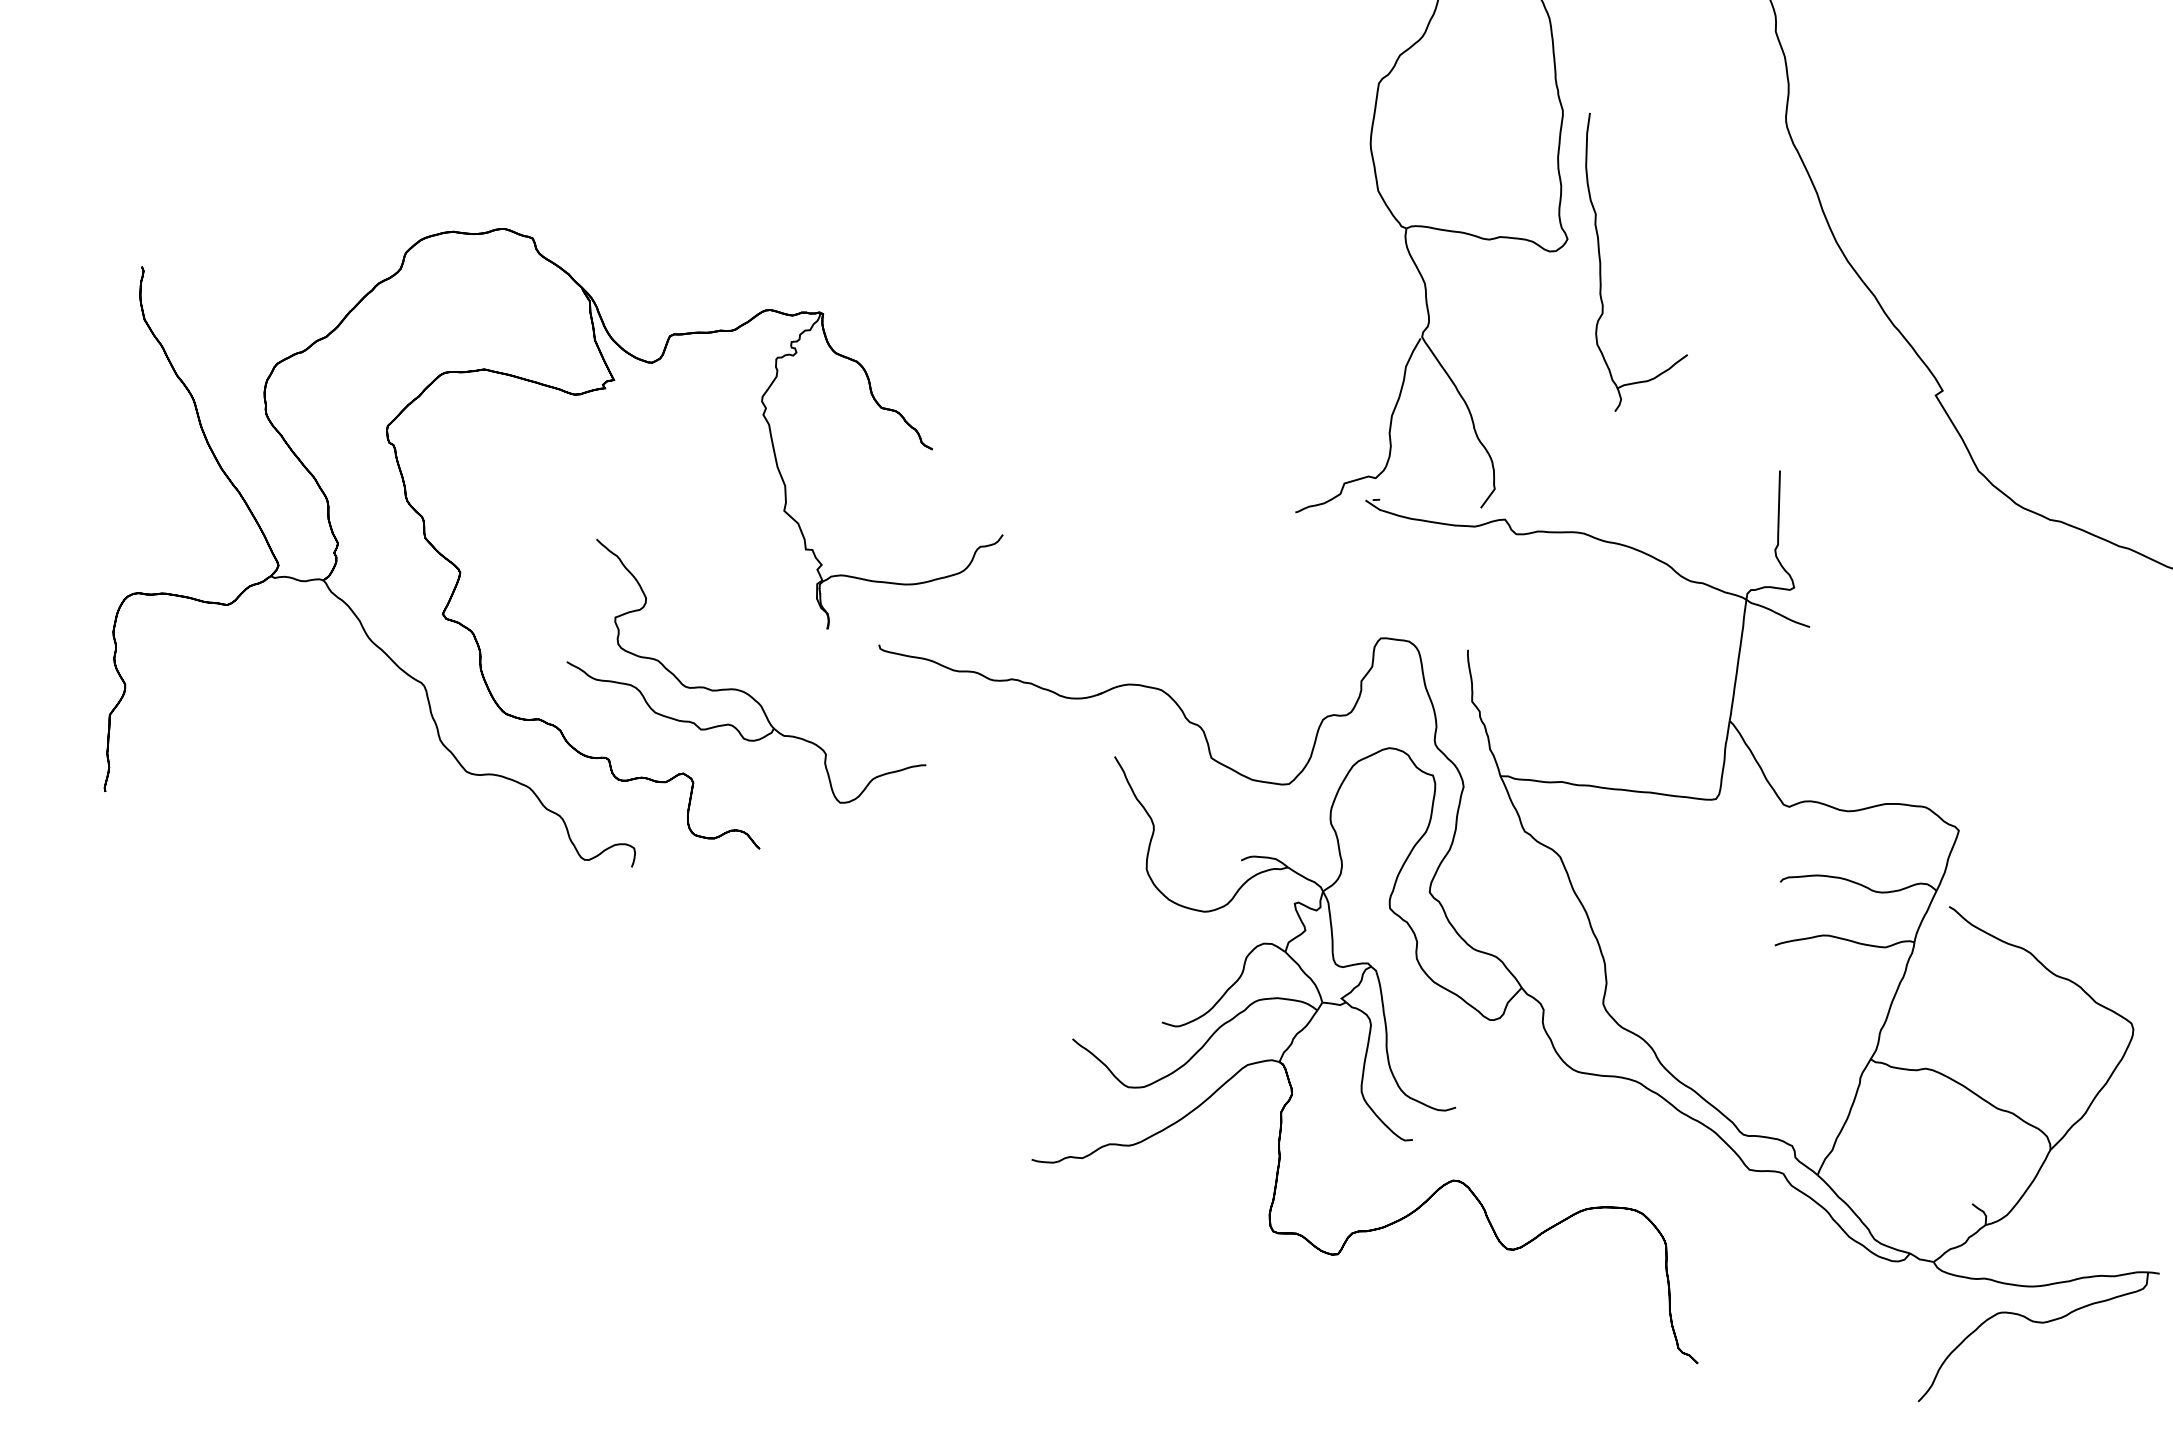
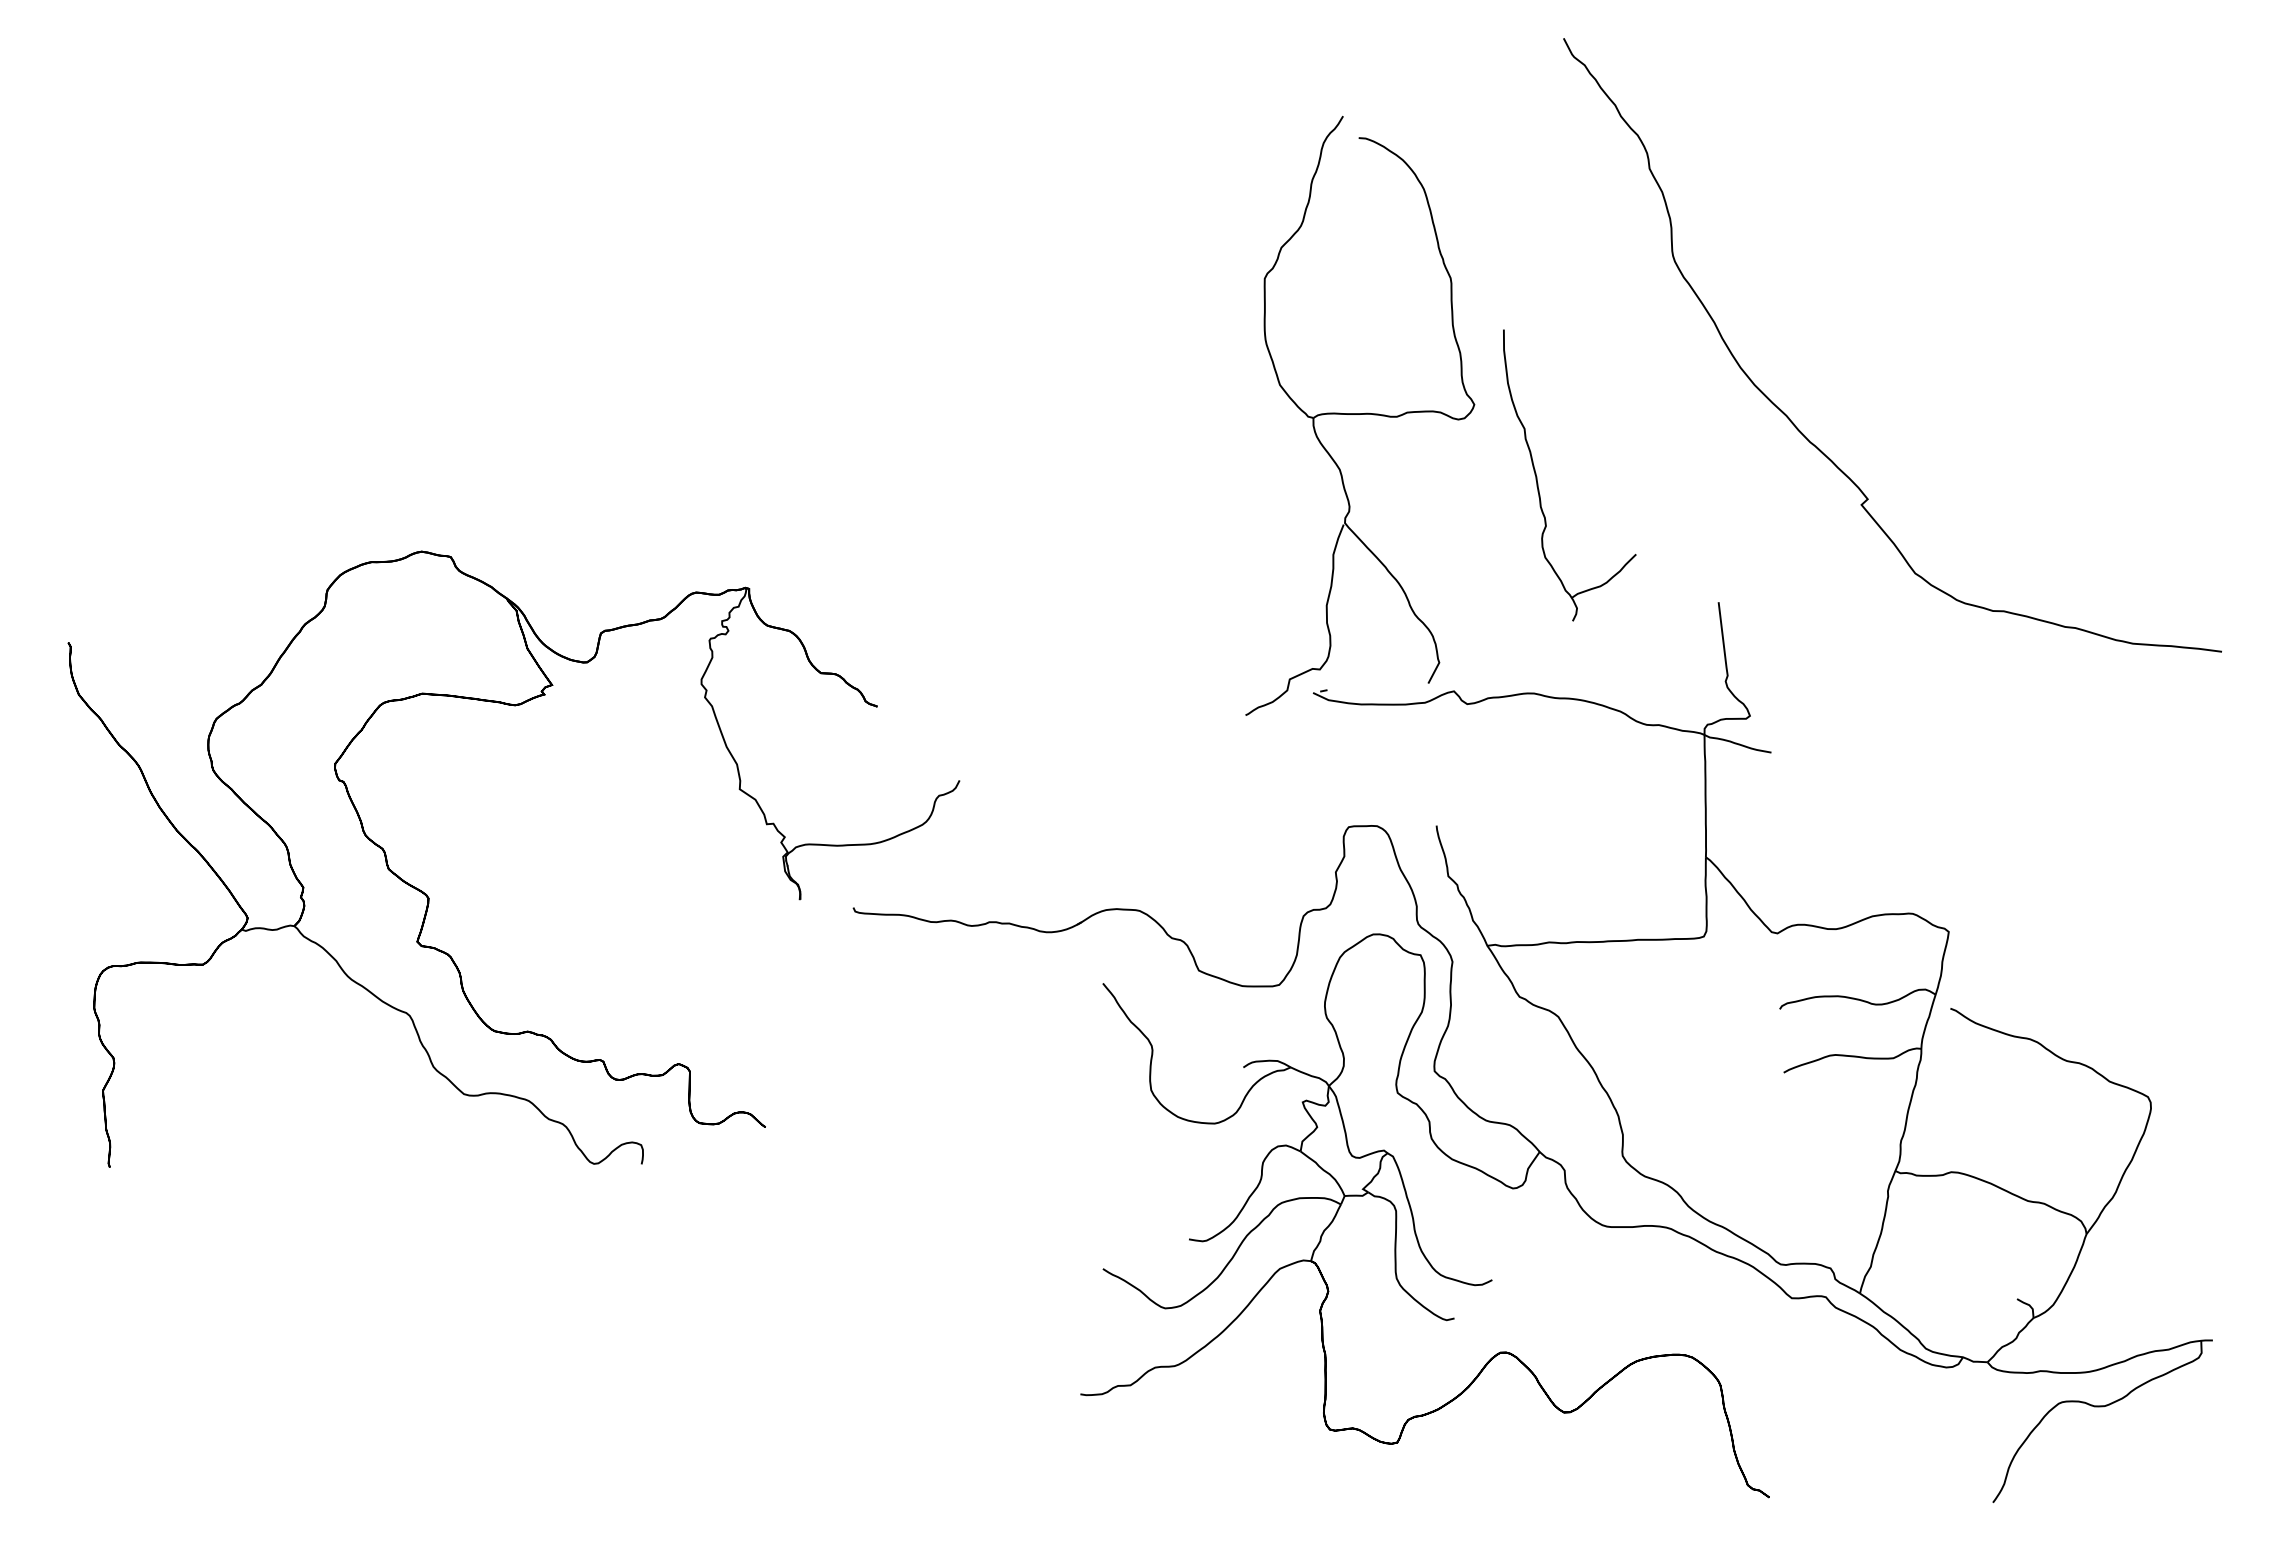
part: (1601, 263) -> (1537, 476), moved
part: (744, 691) -> (727, 973), removed

